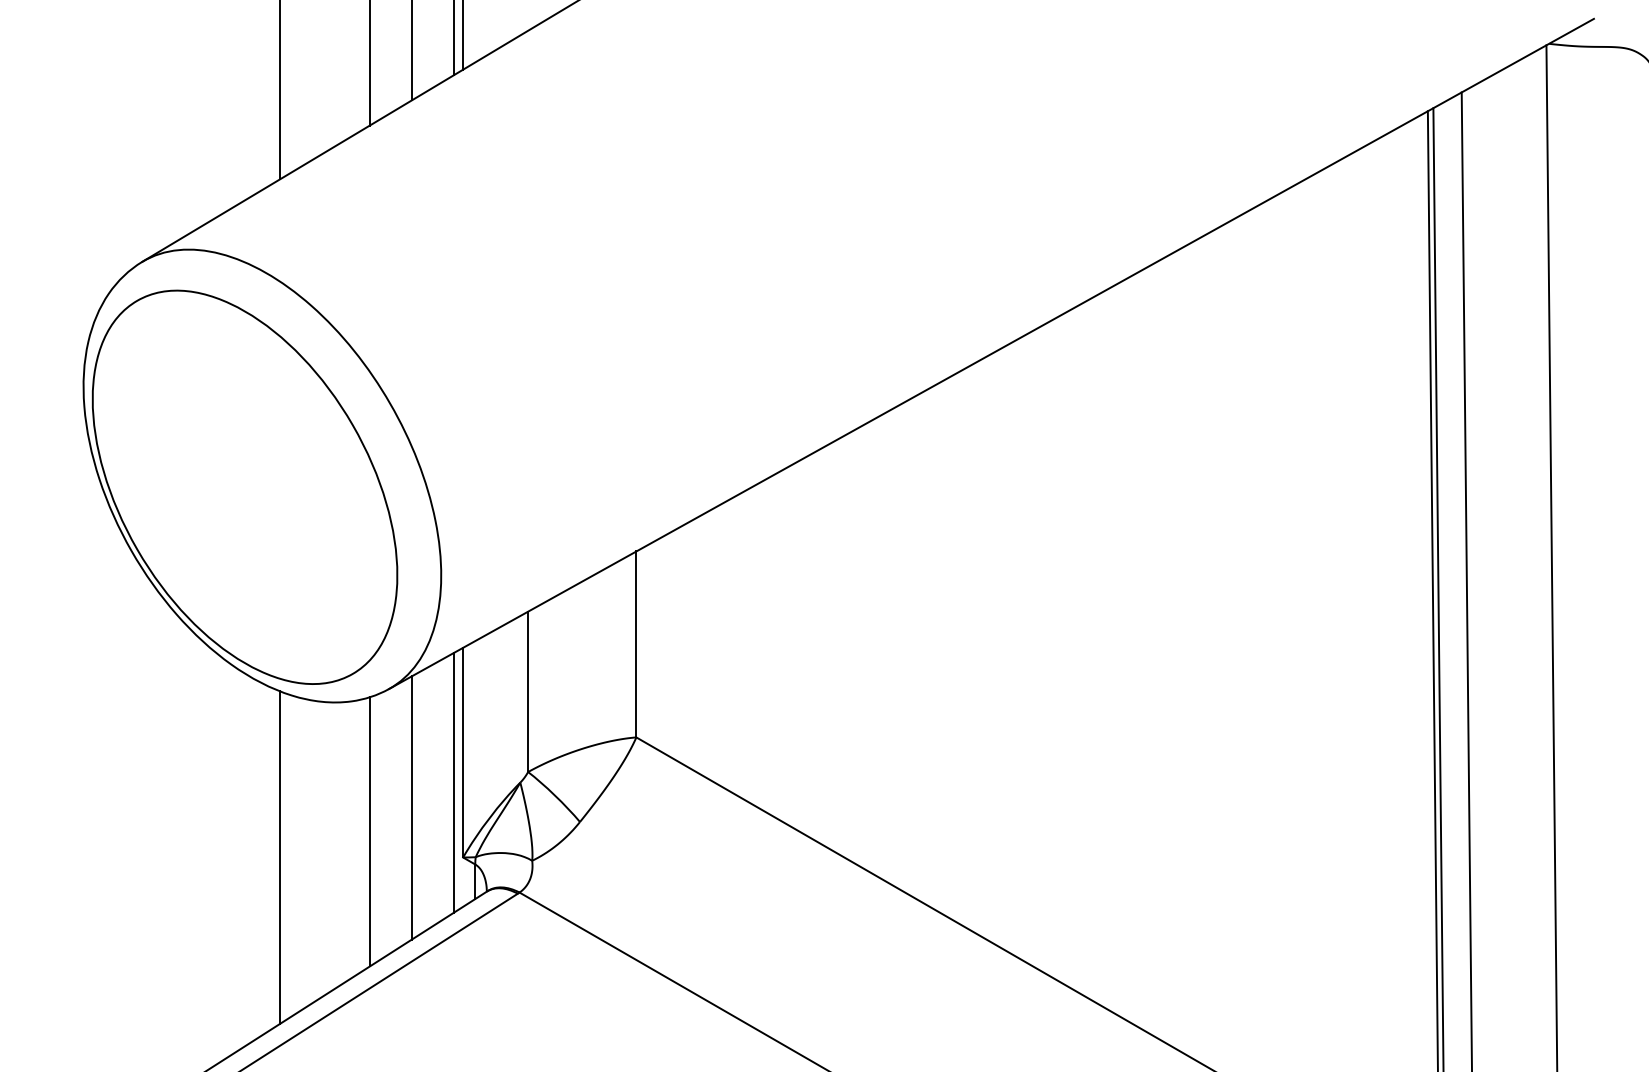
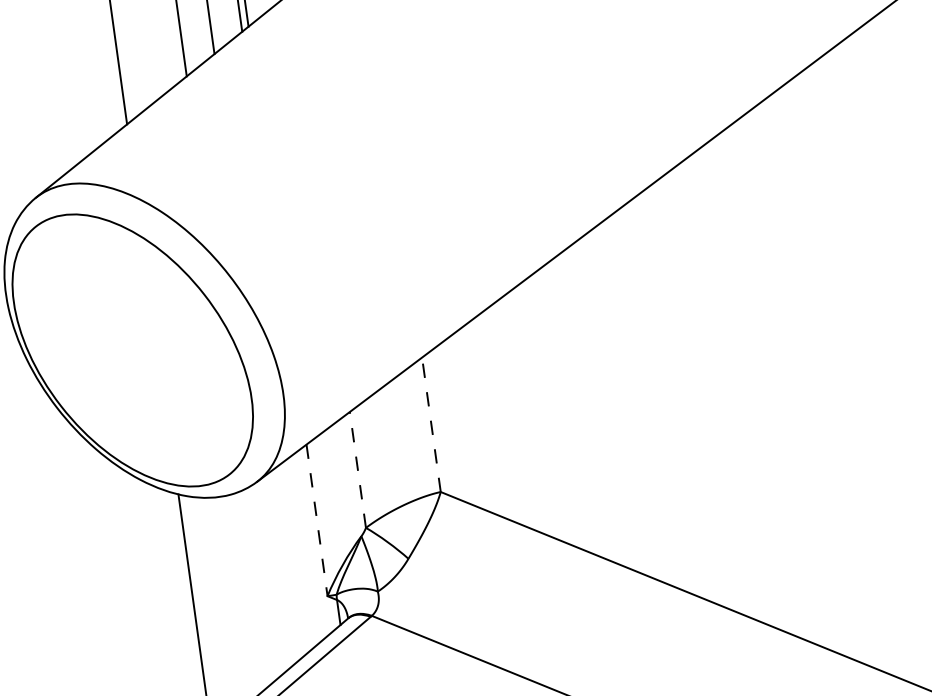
line: (636, 644) -> (431, 424), solid -> dashed
line: (528, 691) -> (358, 469), solid -> dashed
line: (463, 752) -> (317, 520), solid -> dashed
line: (453, 782) -> (313, 542), removed
line: (411, 807) -> (285, 565), removed
line: (369, 831) -> (257, 586), removed

